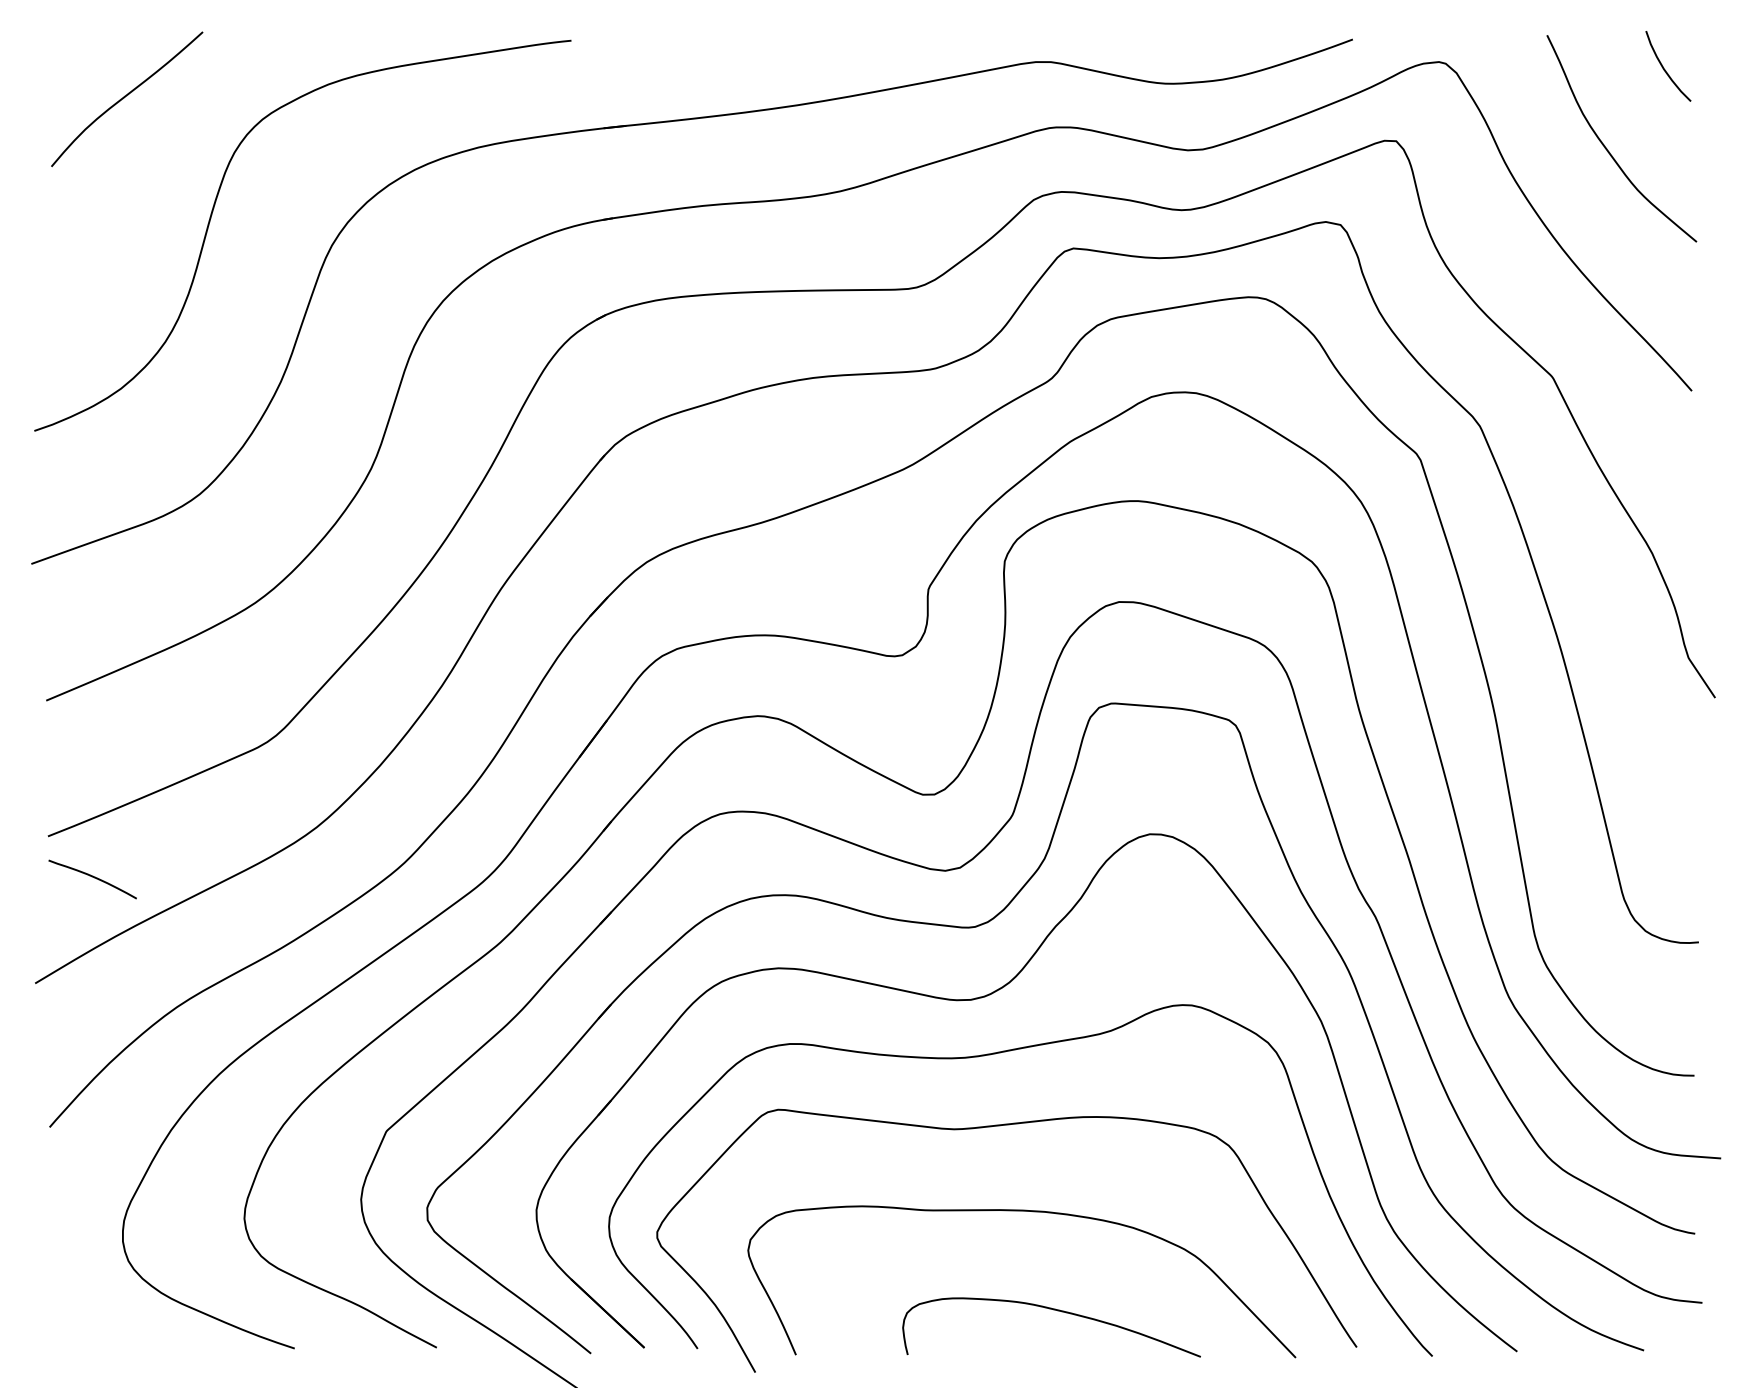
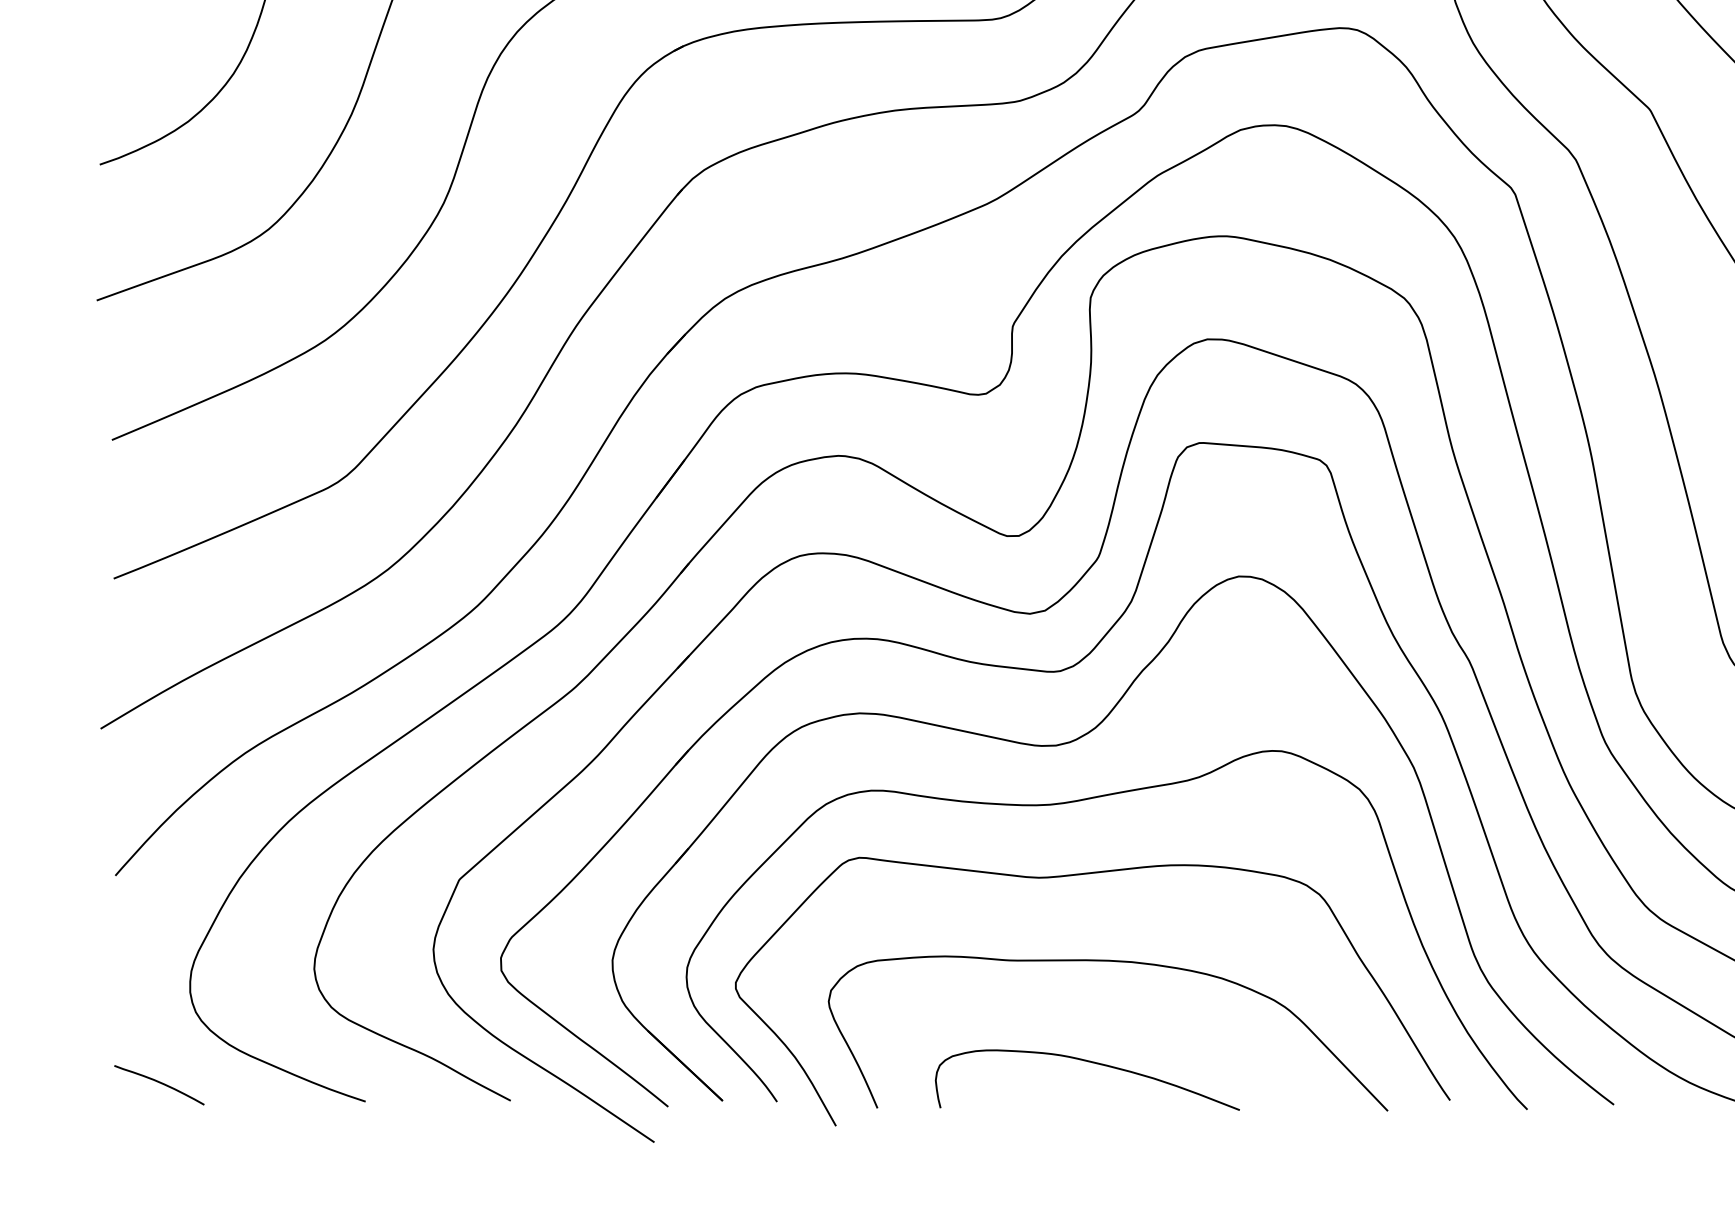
curve: (92, 877) -> (159, 1083), moved
curve: (1057, 1311) -> (1093, 1063), moved

